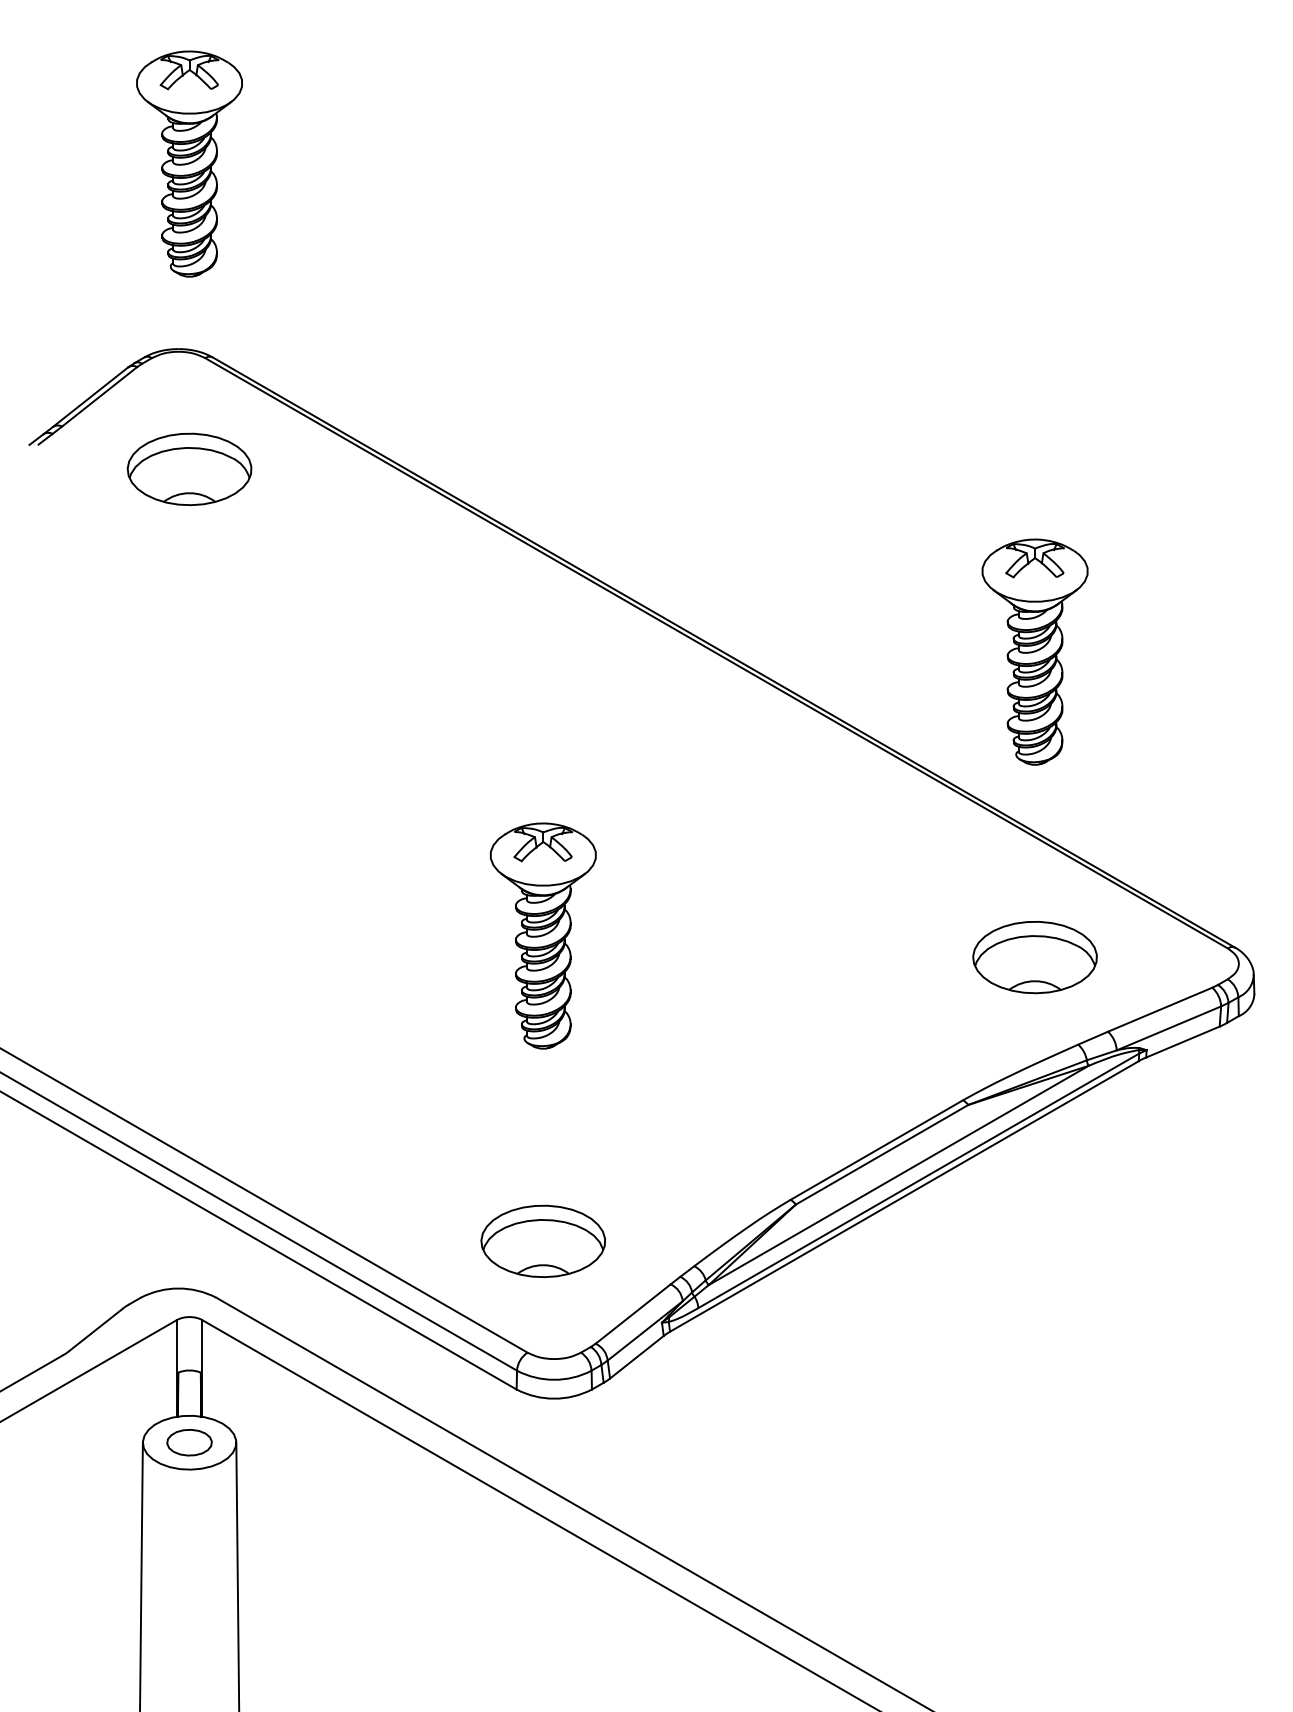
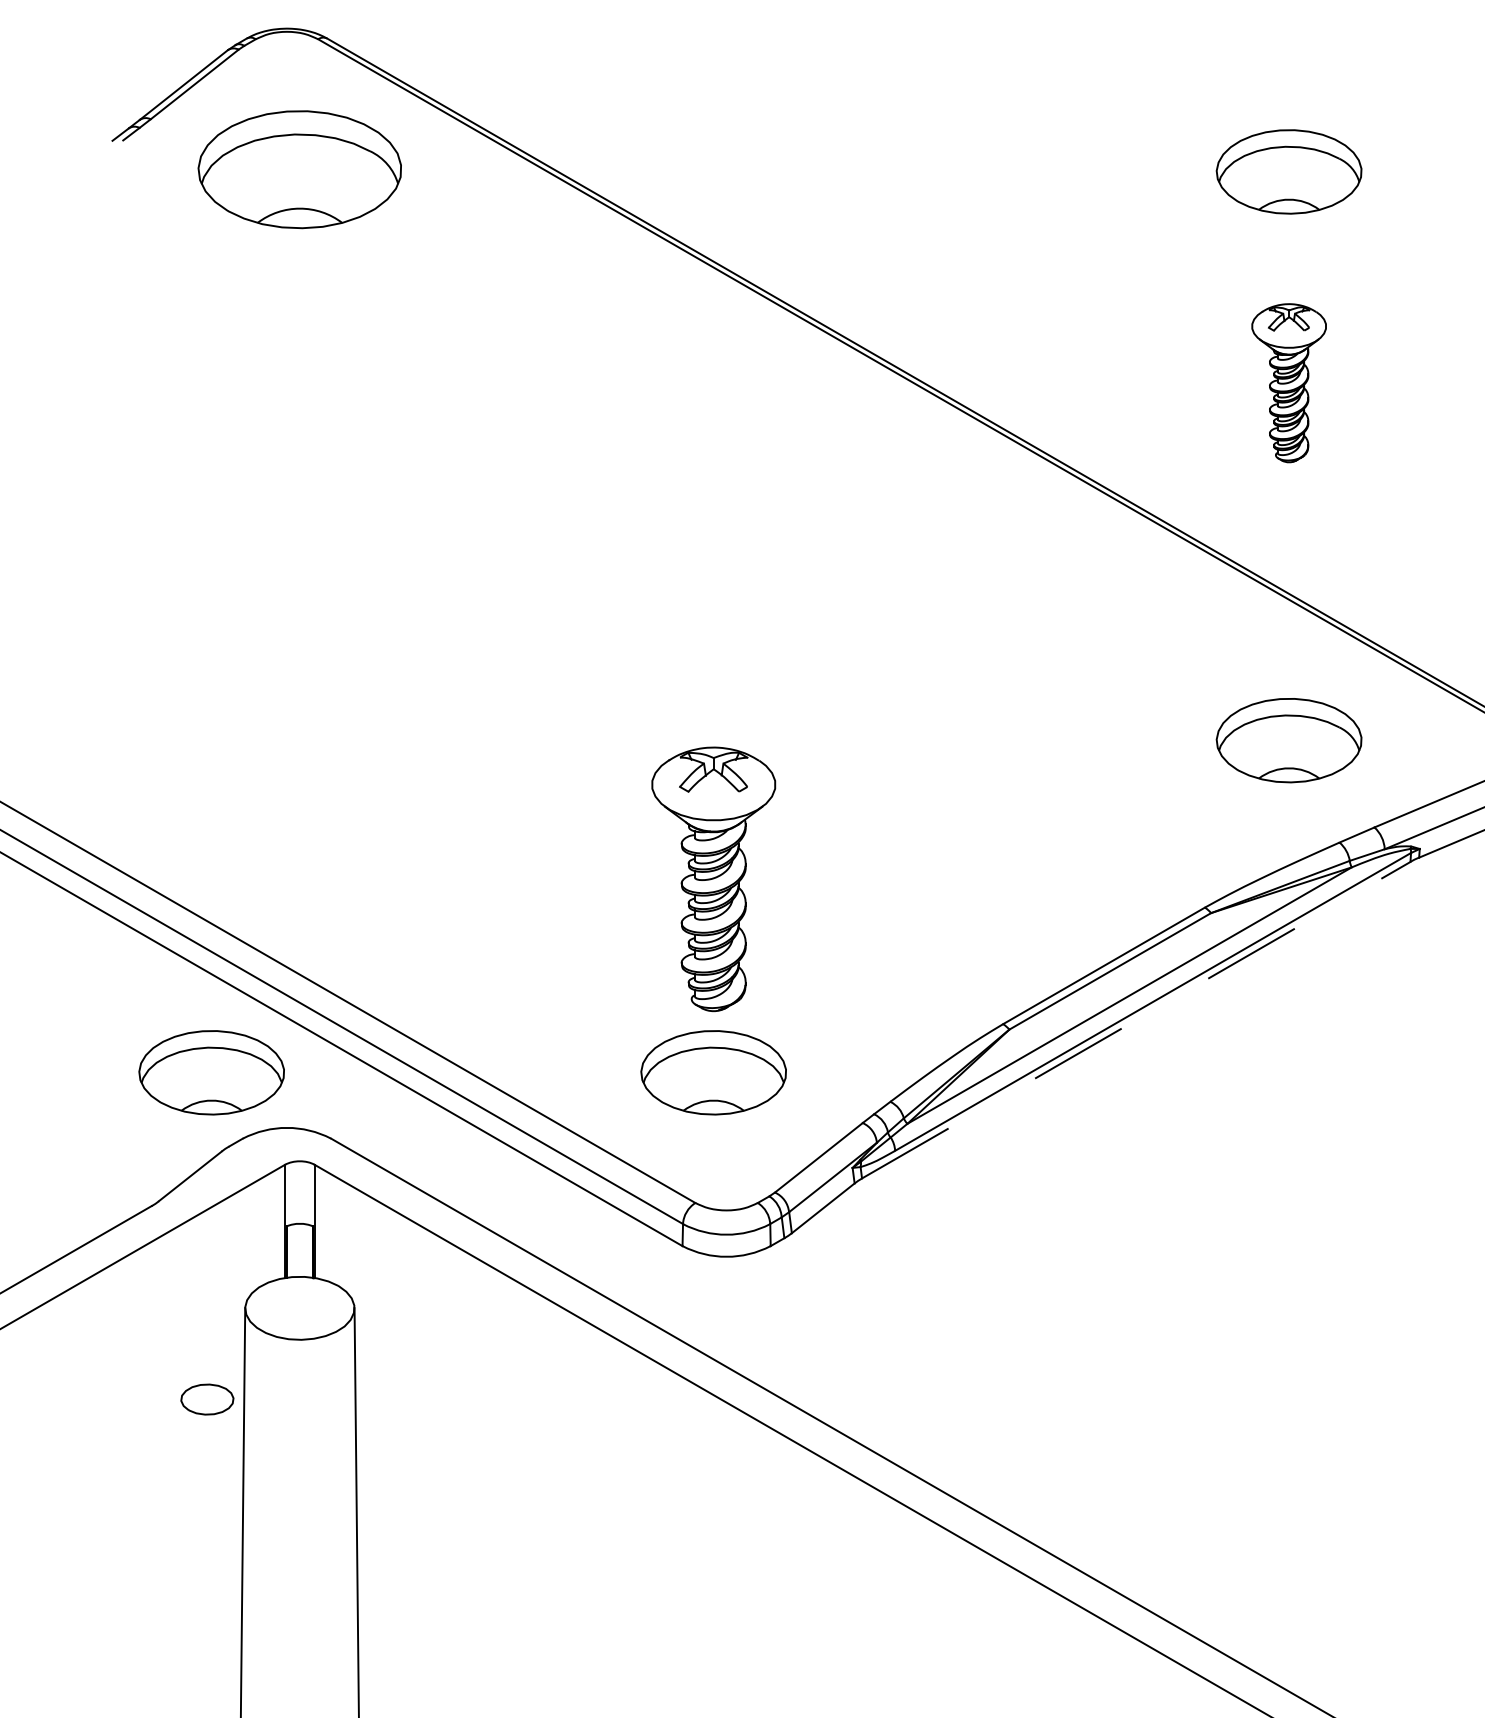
part: (189, 468) -> (299, 168), size x1.4
part: (1034, 471) -> (1288, 171), added
part: (1034, 651) -> (1288, 382), size x0.6
part: (543, 935) -> (713, 878), moved
line: (904, 1196) -> (1136, 1020), solid -> dashed
part: (113, 1240) -> (210, 1071), added
part: (189, 1442) -> (207, 1399), moved

